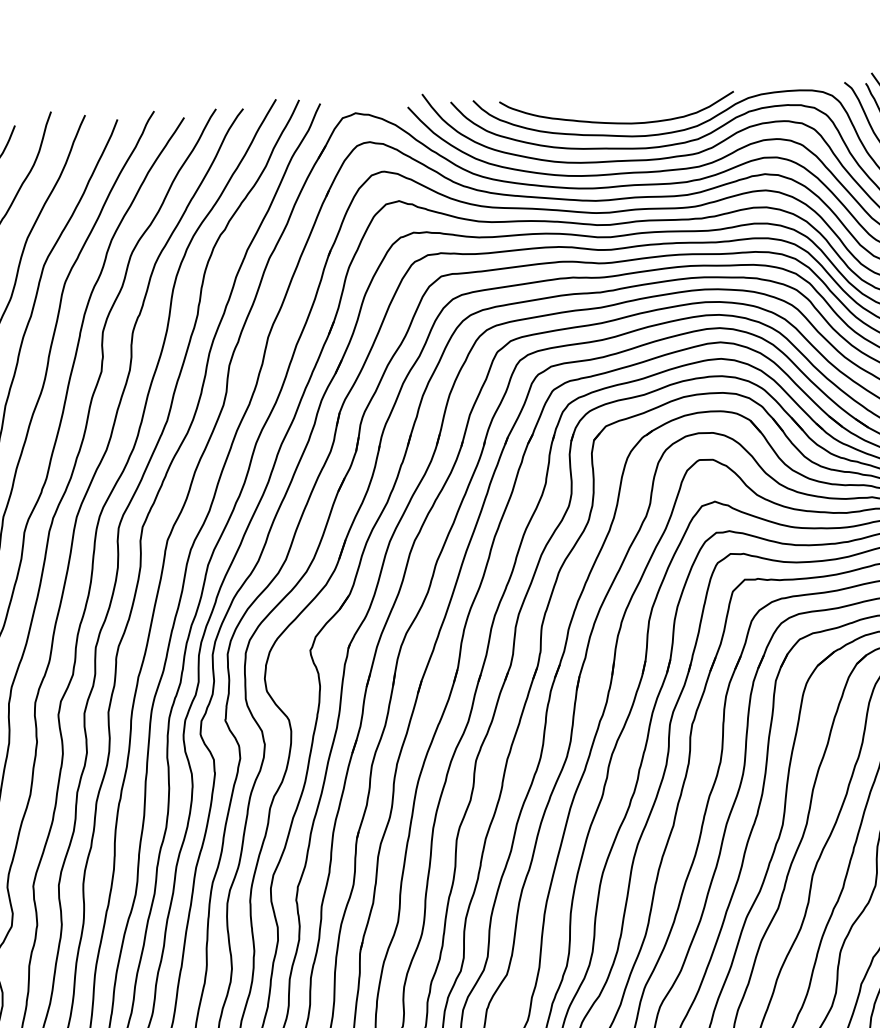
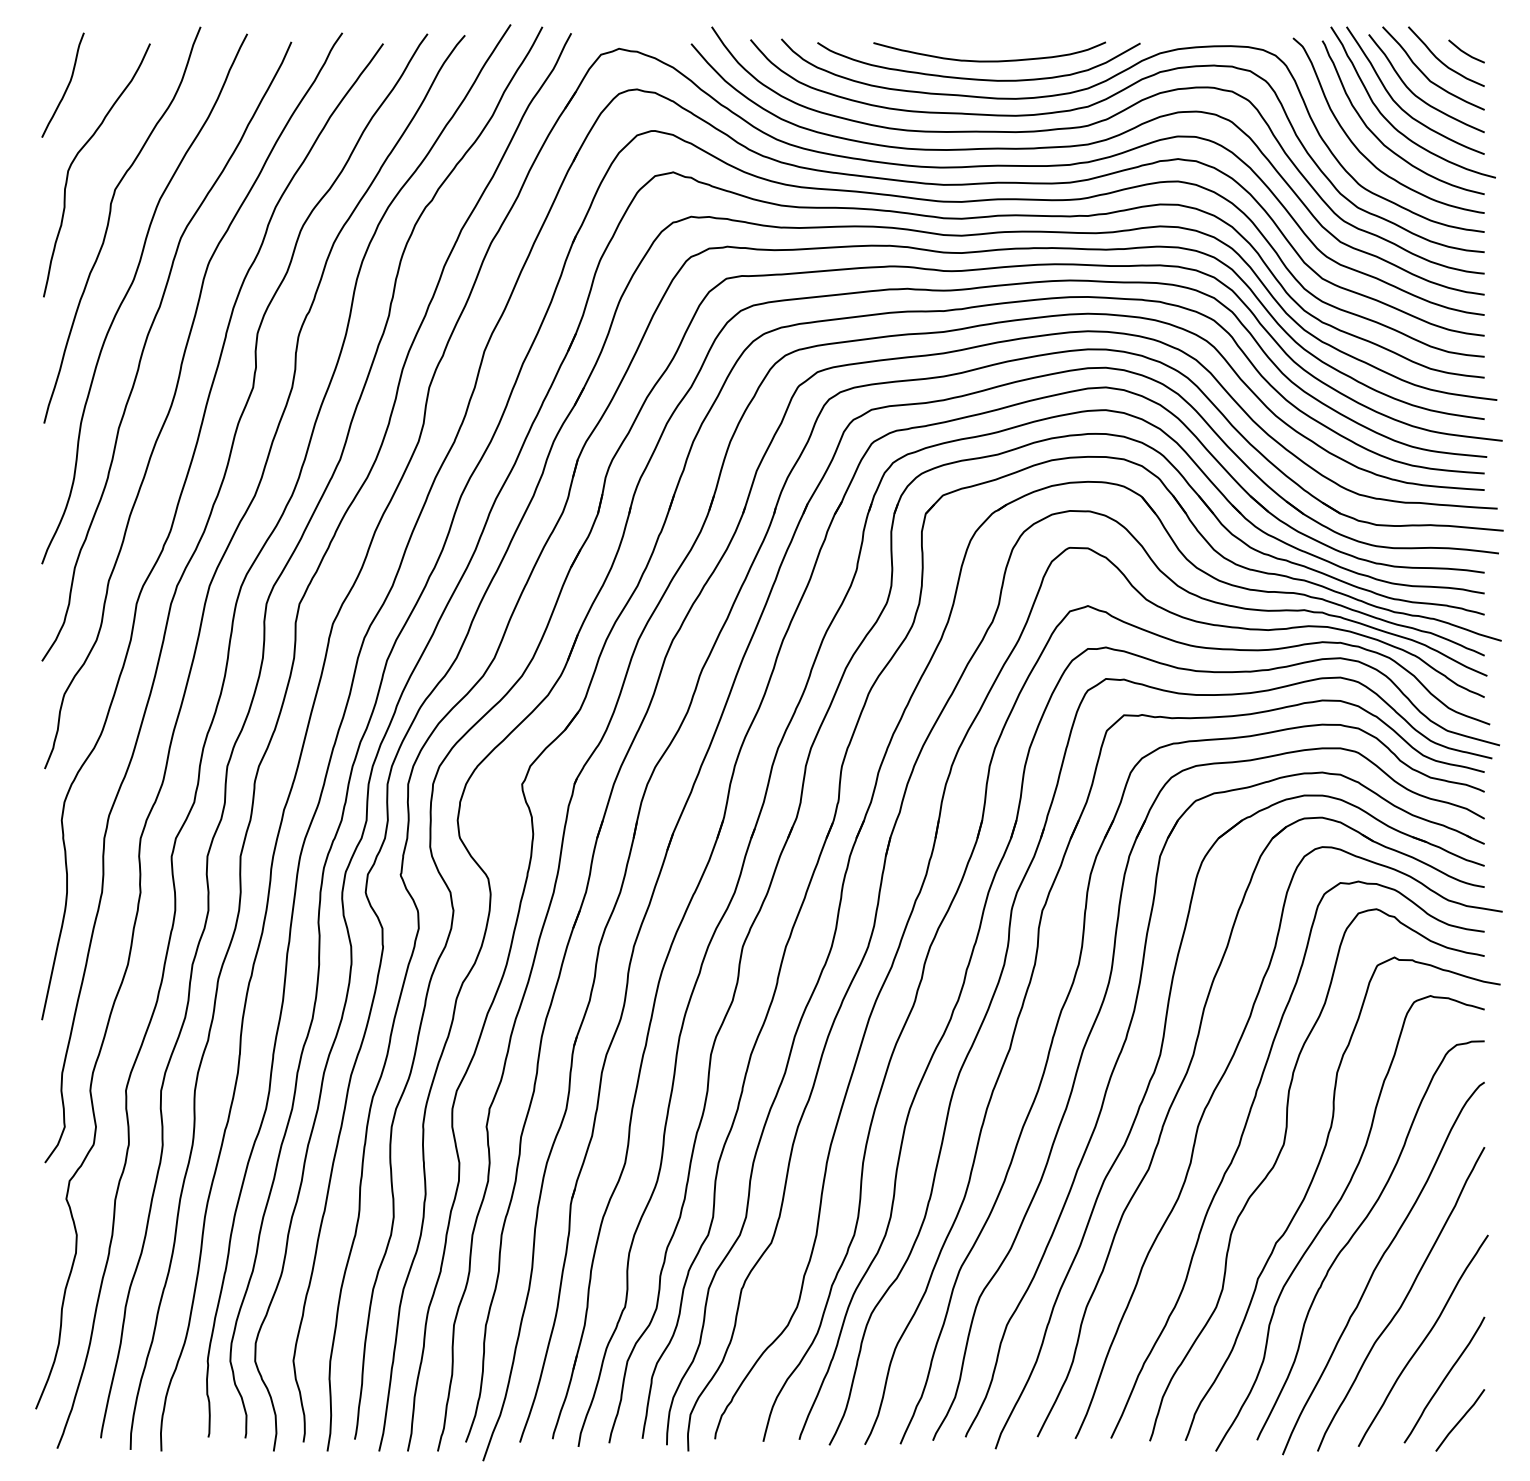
curve: (624, 109) -> (989, 60), added

